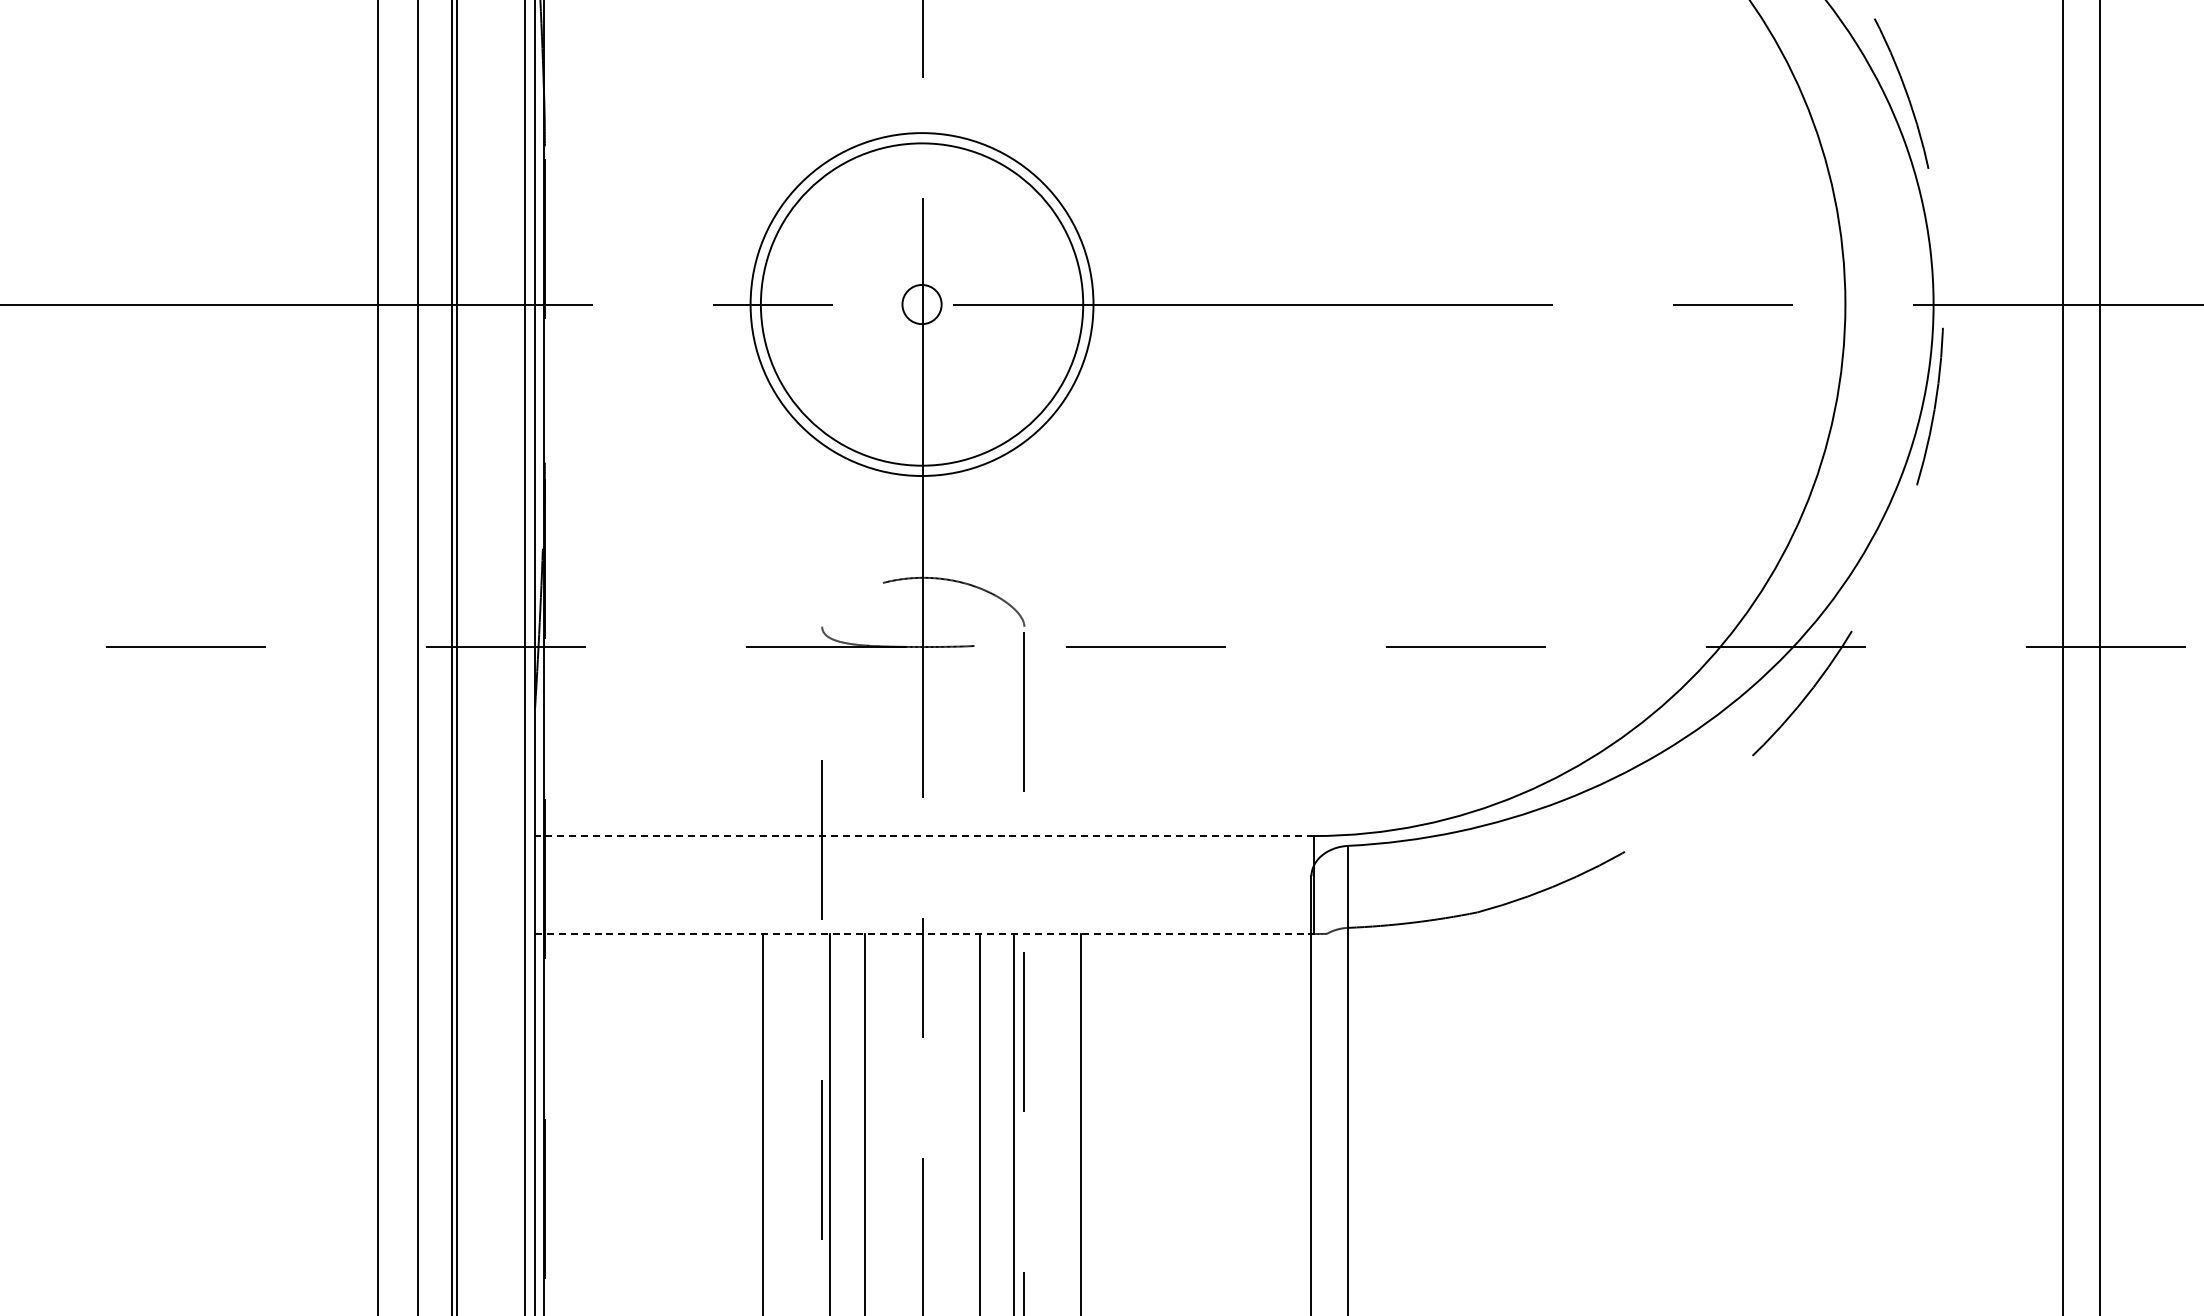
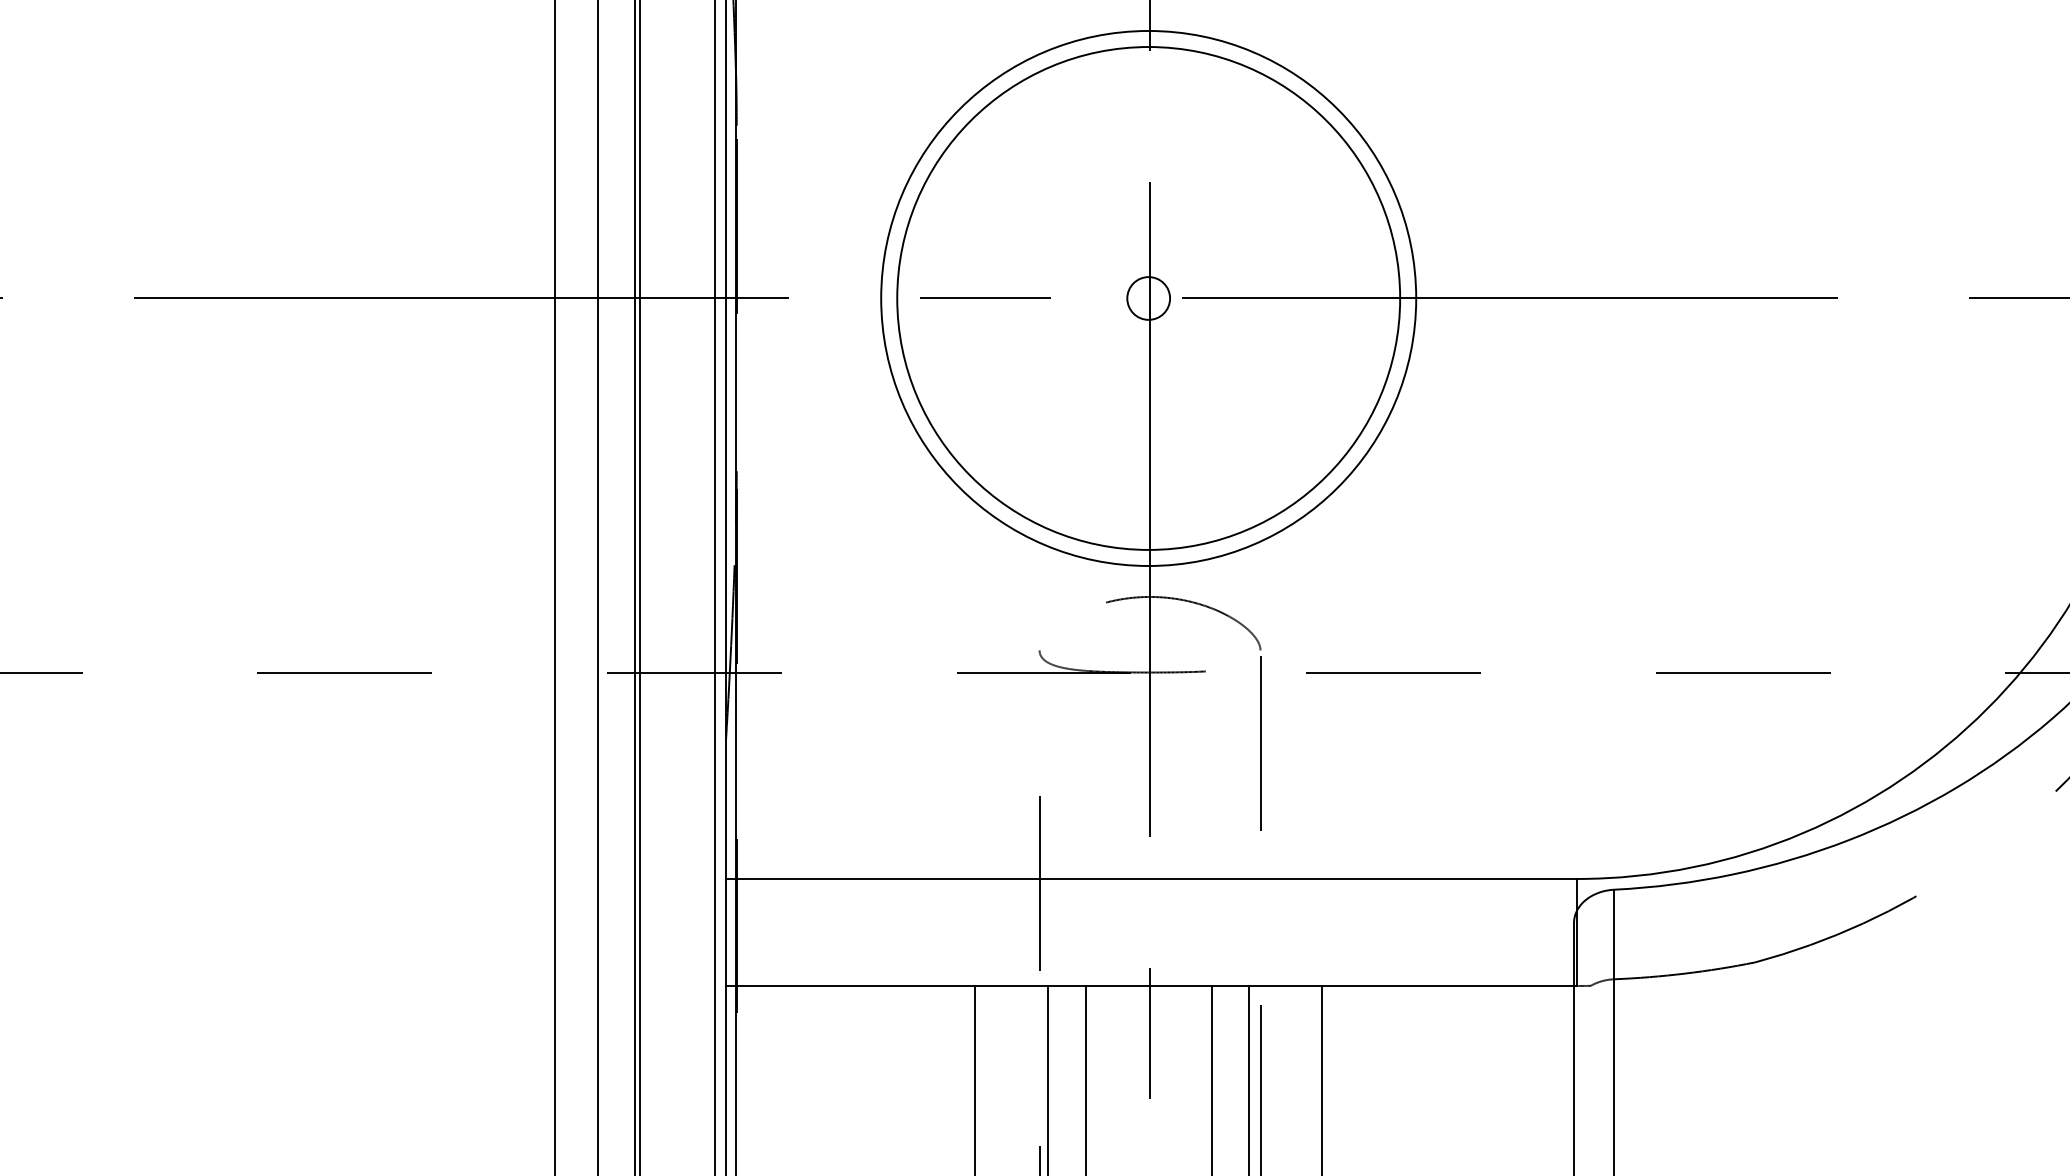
circle: (921, 304) -> (1148, 298), size x1.43
circle: (921, 304) -> (1148, 298), size x1.43
line: (924, 836) -> (1151, 879), dashed -> solid
line: (923, 934) -> (1150, 986), dashed -> solid

